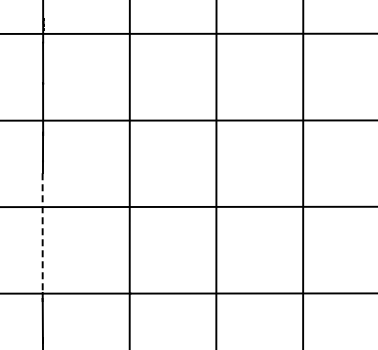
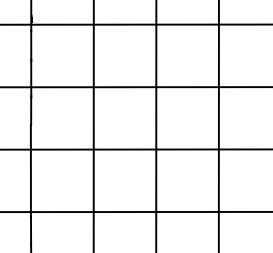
line: (42, 233) -> (30, 168), dashed -> solid

